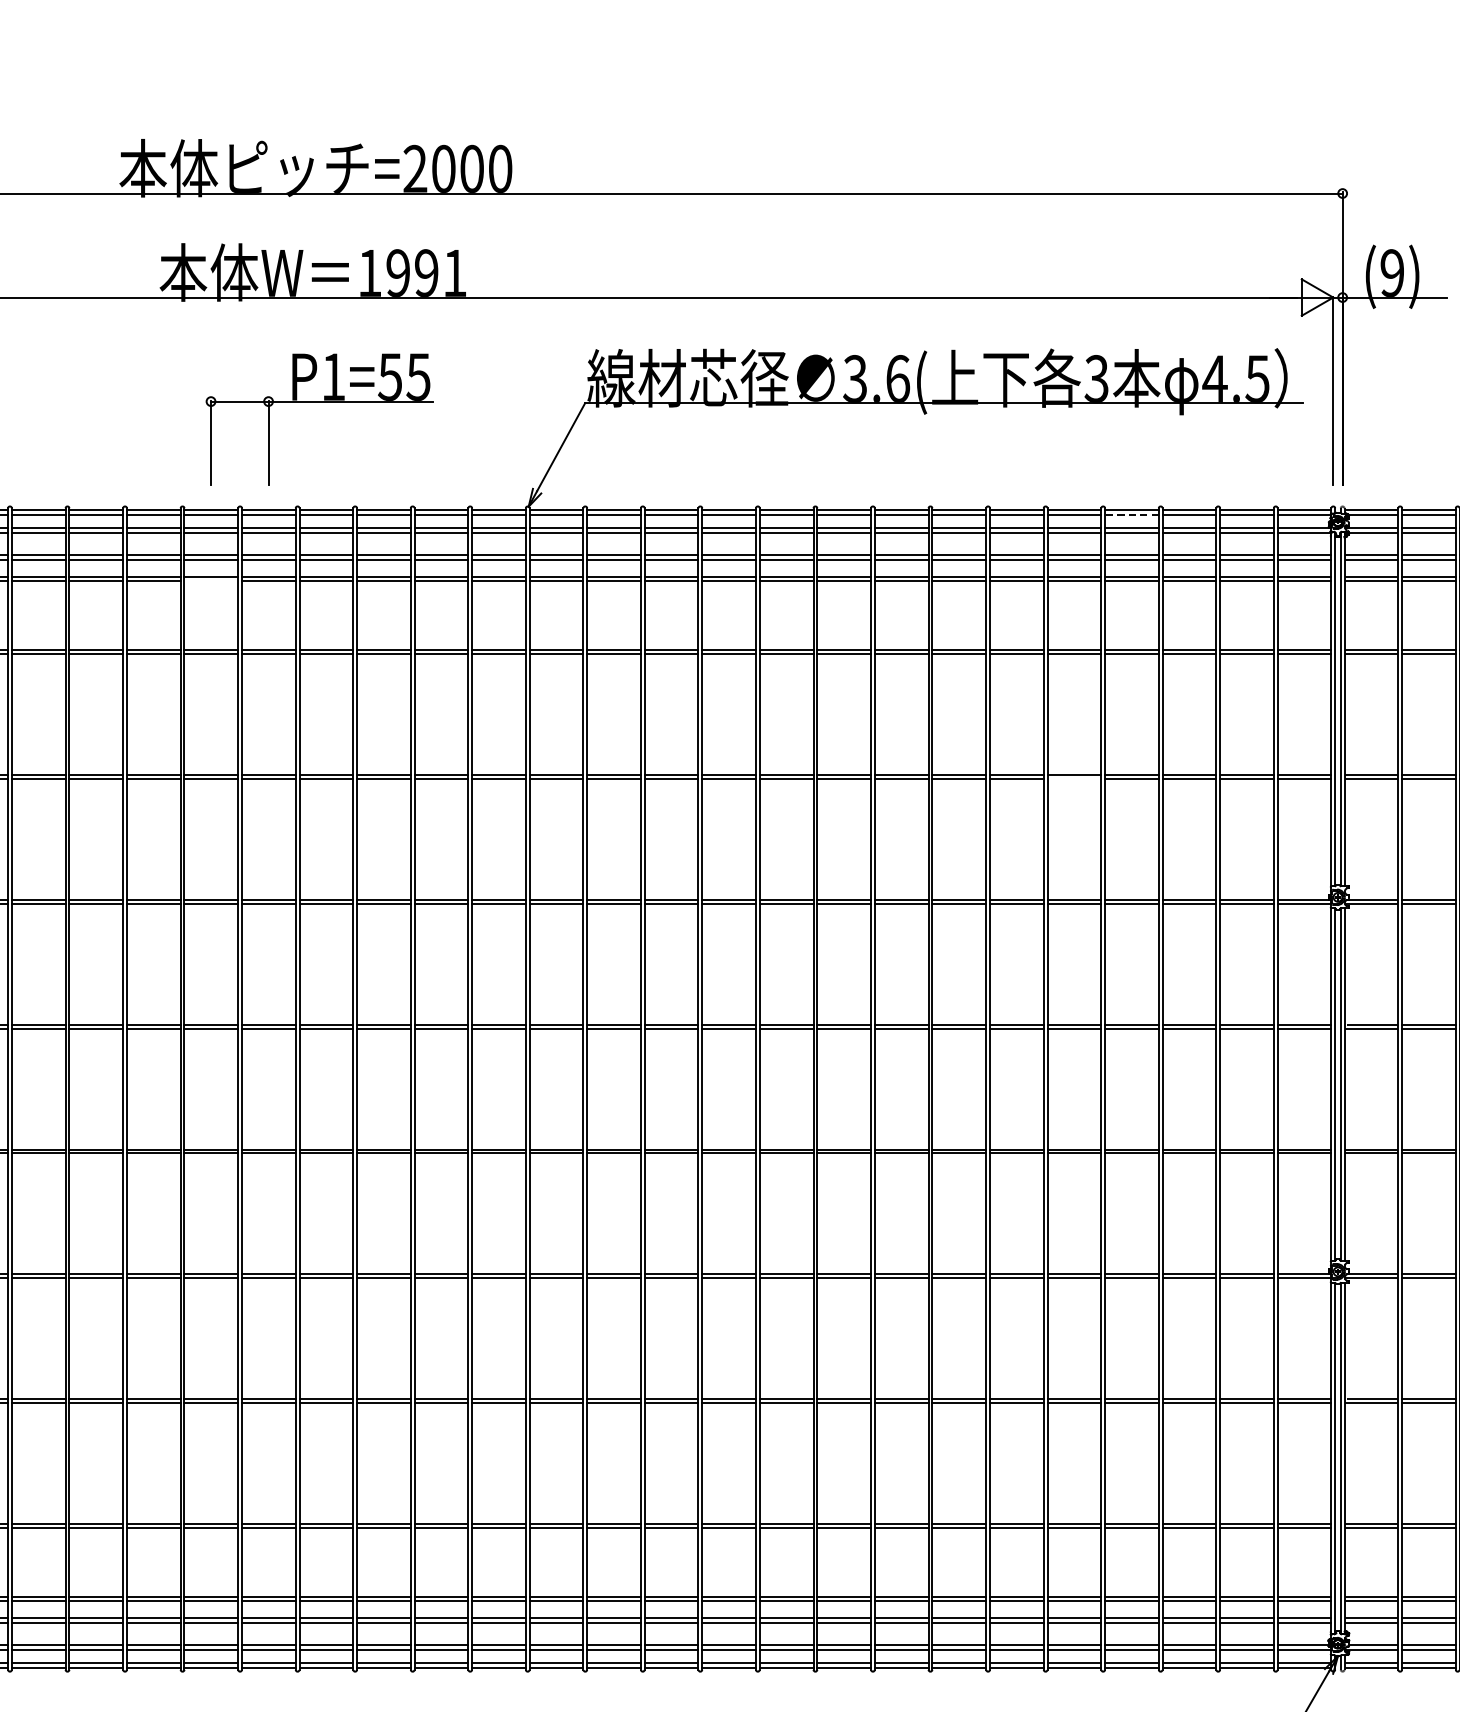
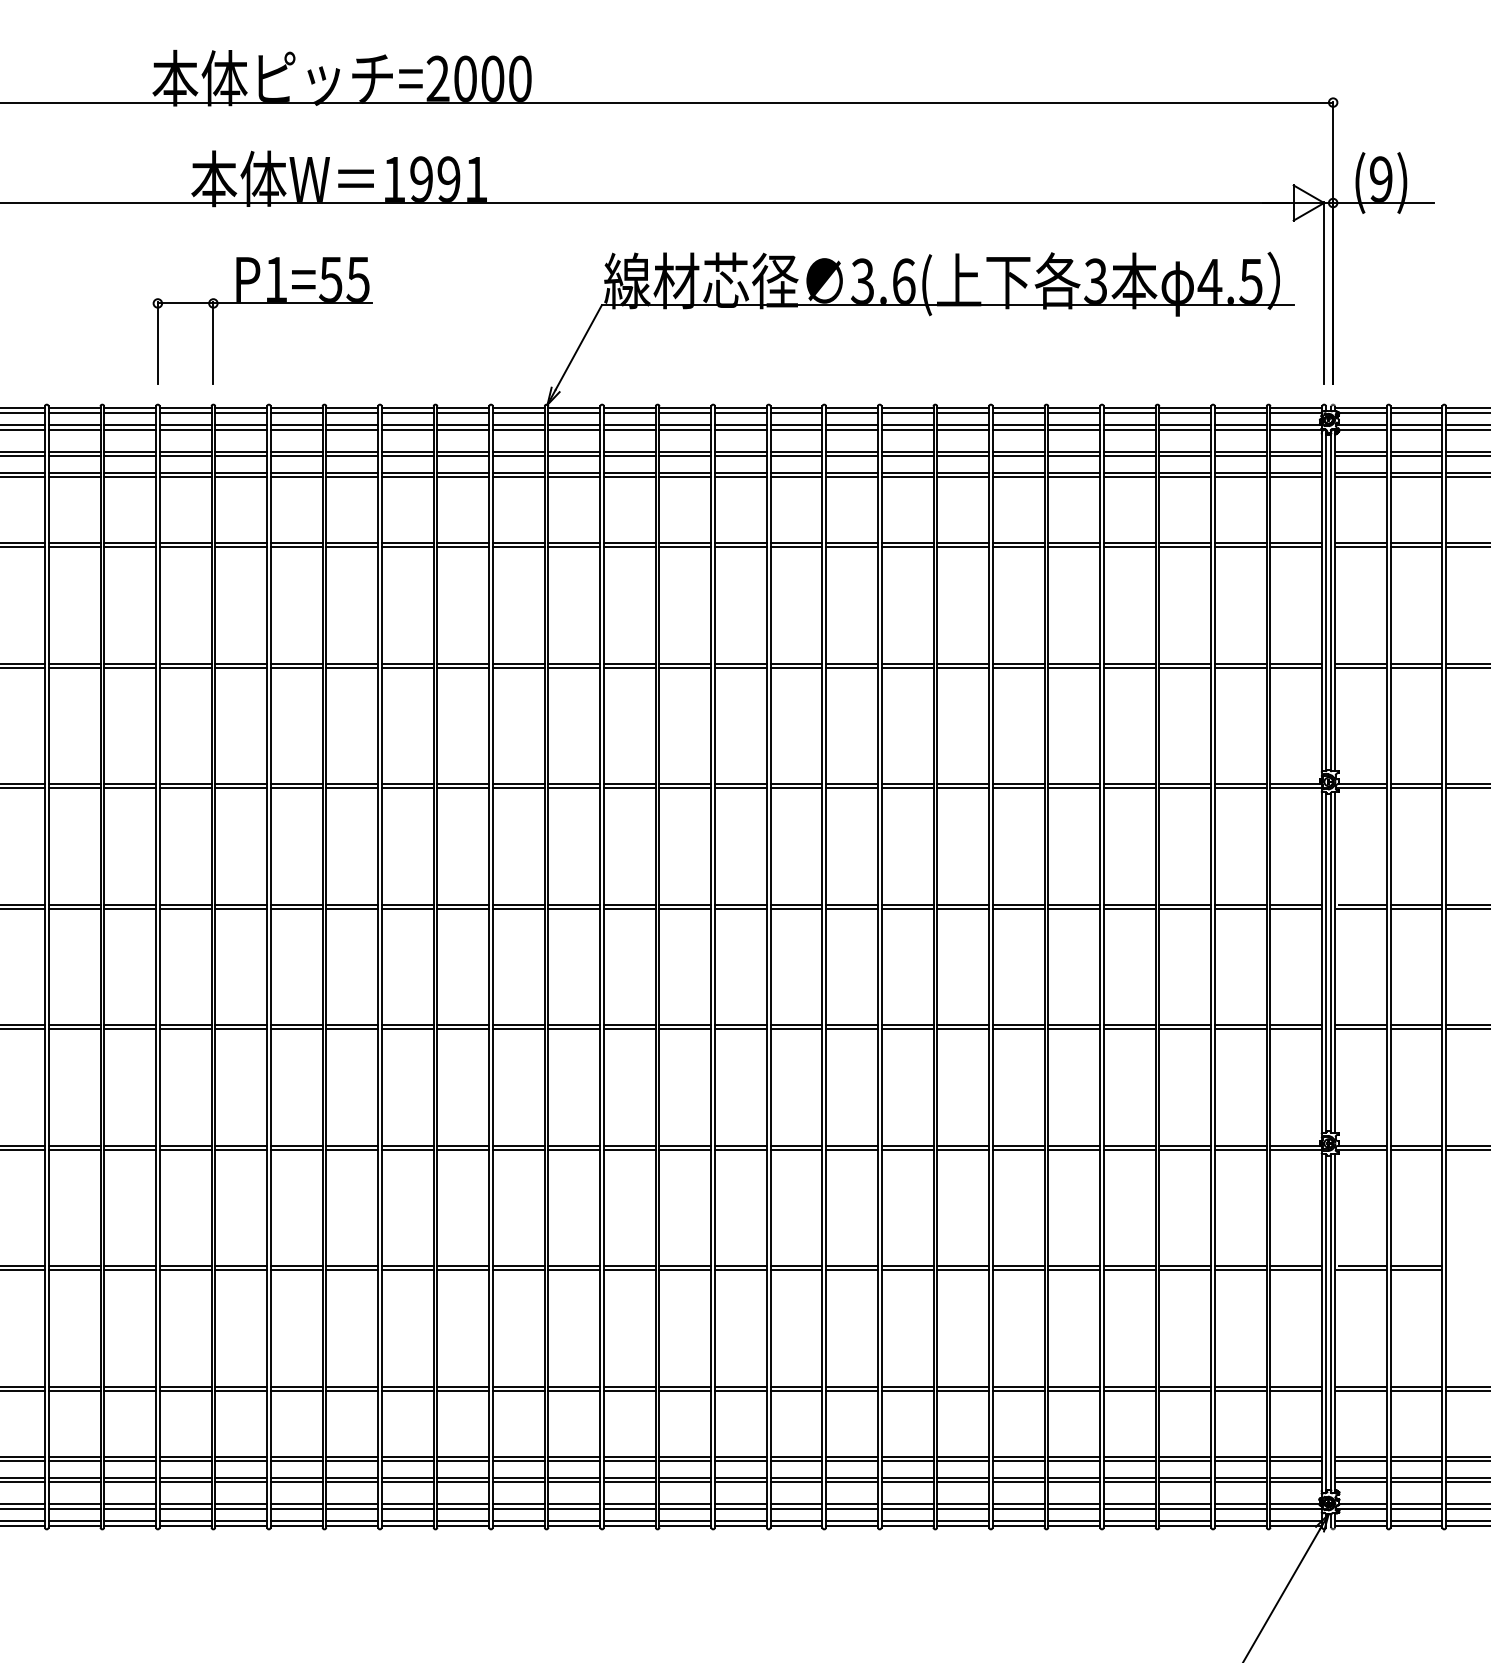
part: (319, 401) -> (262, 303), moved
line: (1131, 514) -> (1129, 412), dashed -> solid
line: (211, 580) -> (241, 476), added
line: (1074, 778) -> (1074, 667), added

